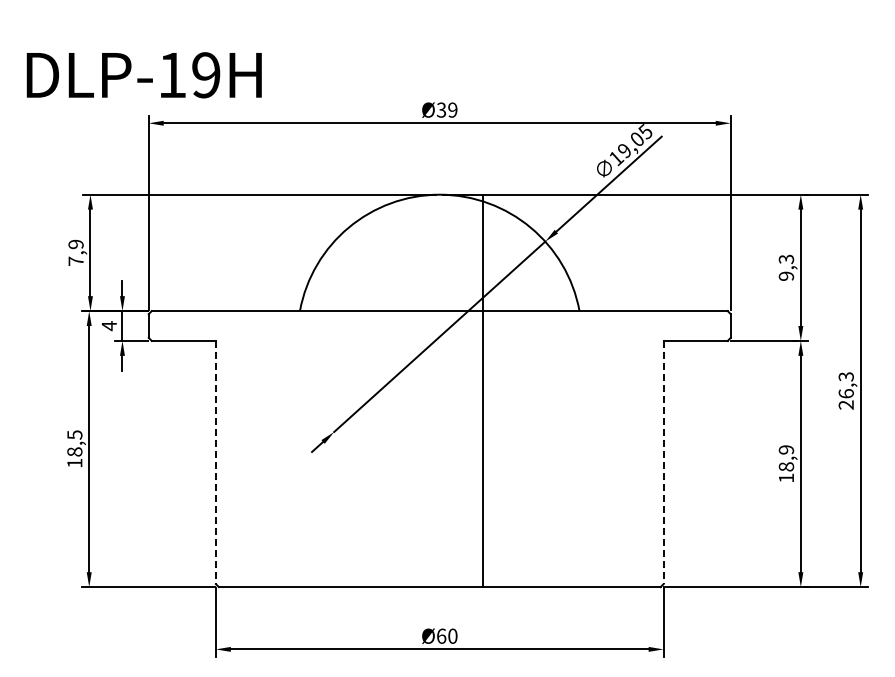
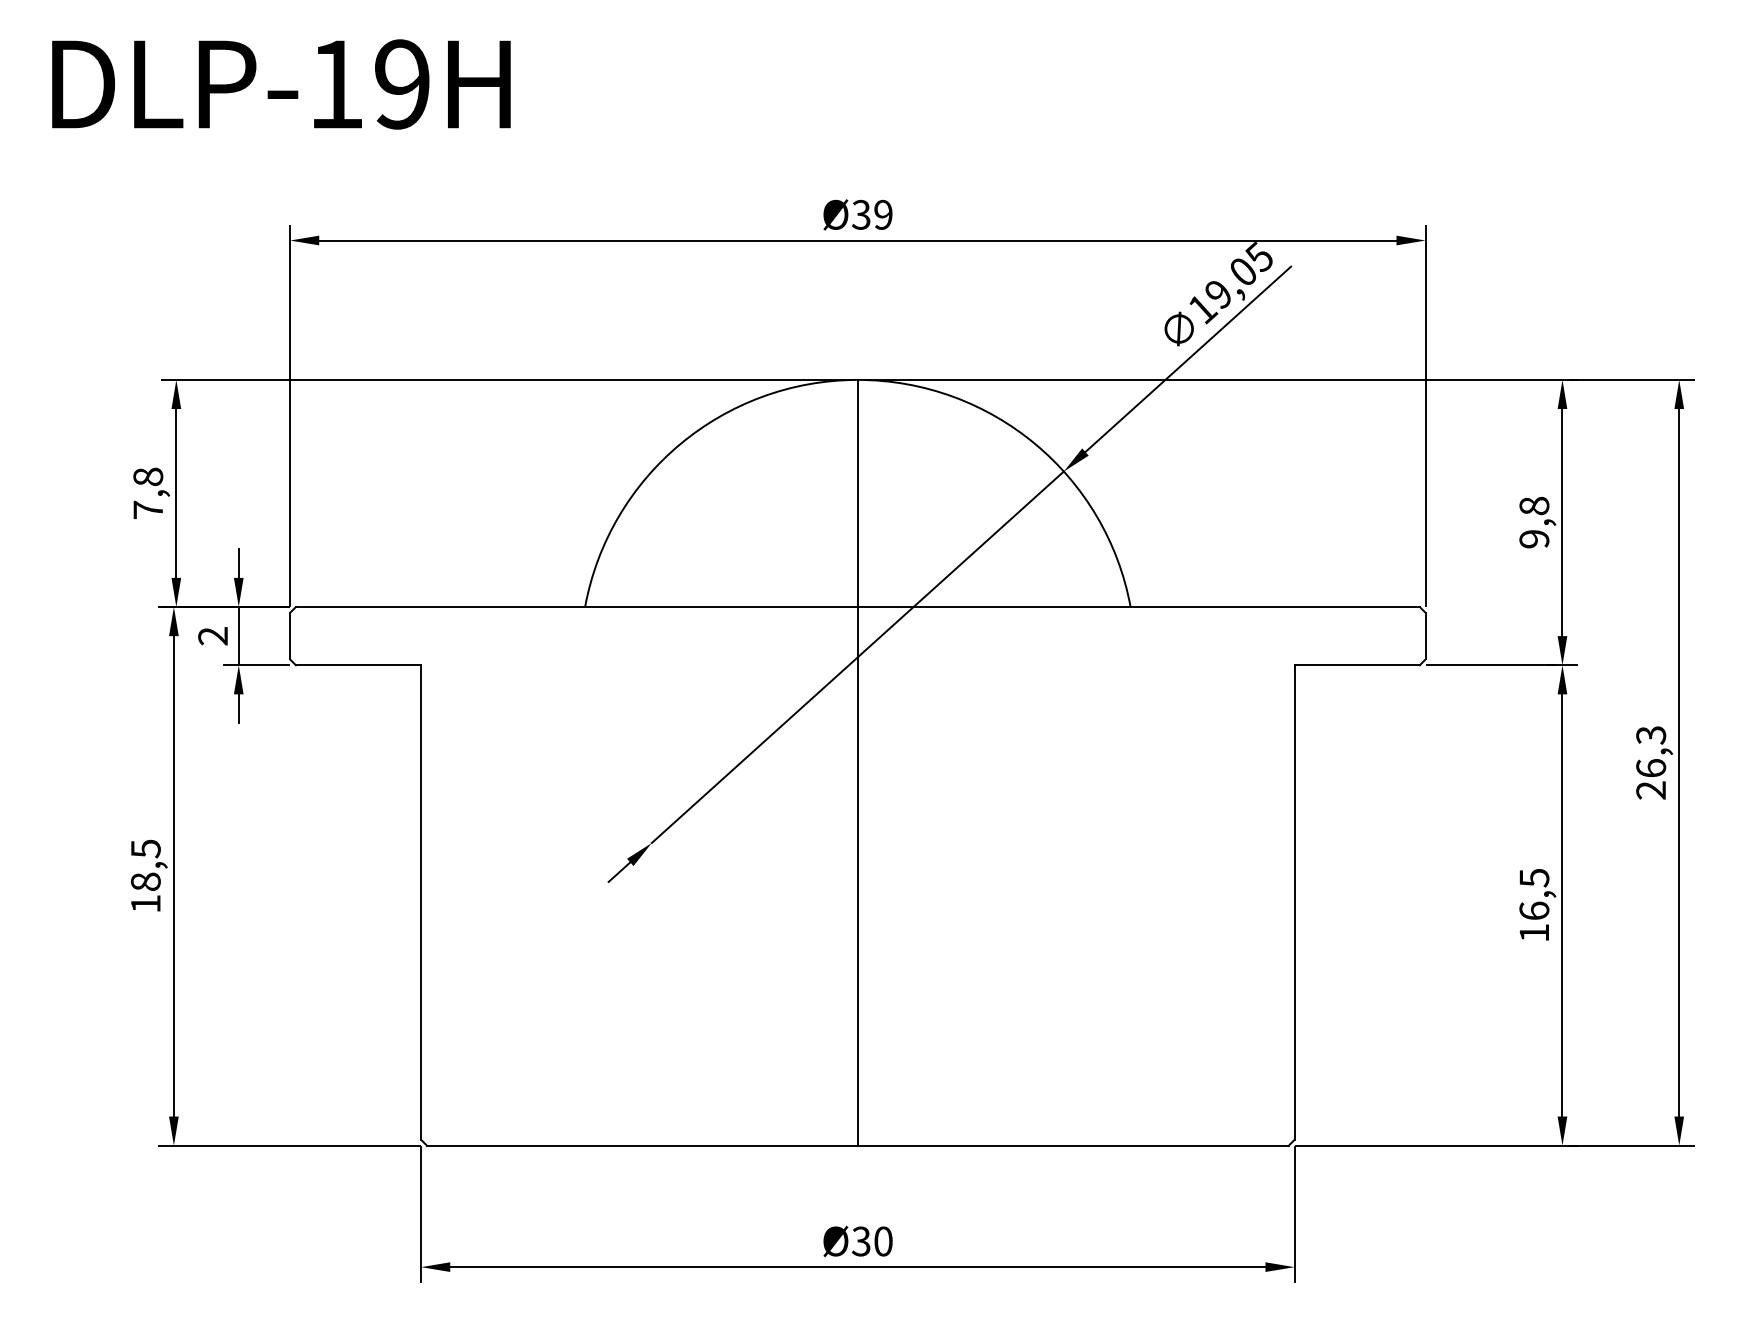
text: (143, 75) -> (279, 84), moved
text: (75, 244) -> (147, 477), 7,9 -> 7,8
text: (785, 259) -> (1532, 506), 9,3 -> 9,8
text: (108, 326) -> (211, 637), 4 -> 2
line: (482, 390) -> (857, 761), moved
text: (785, 458) -> (1532, 894), 18,9 -> 16,5
line: (215, 462) -> (420, 902), dashed -> solid
line: (663, 462) -> (1294, 902), dashed -> solid
text: (441, 635) -> (861, 1240), Ø60 -> Ø30

